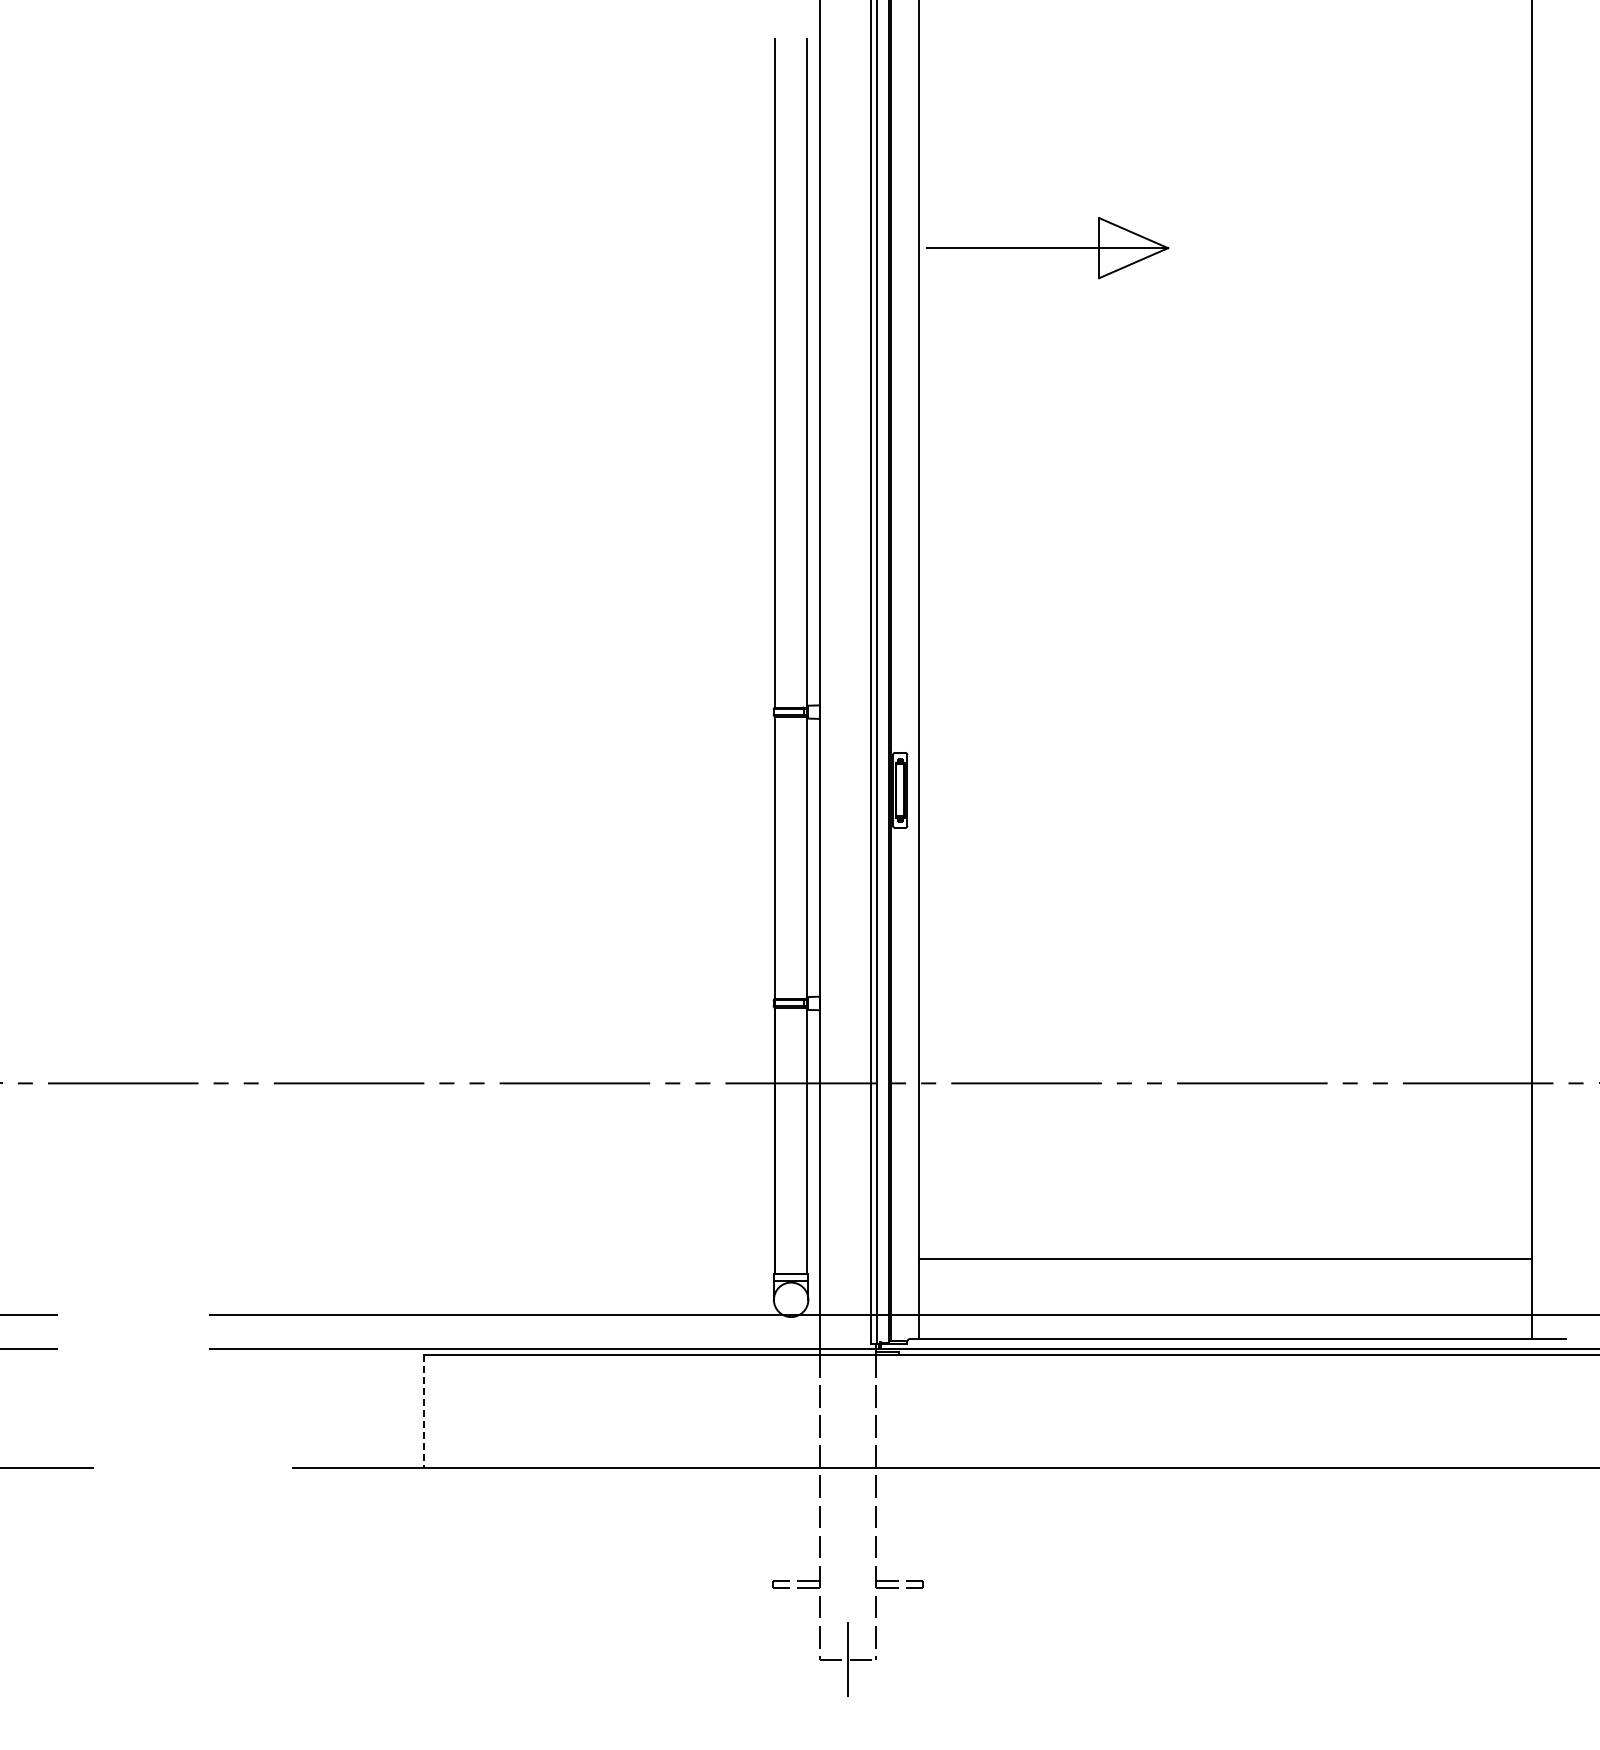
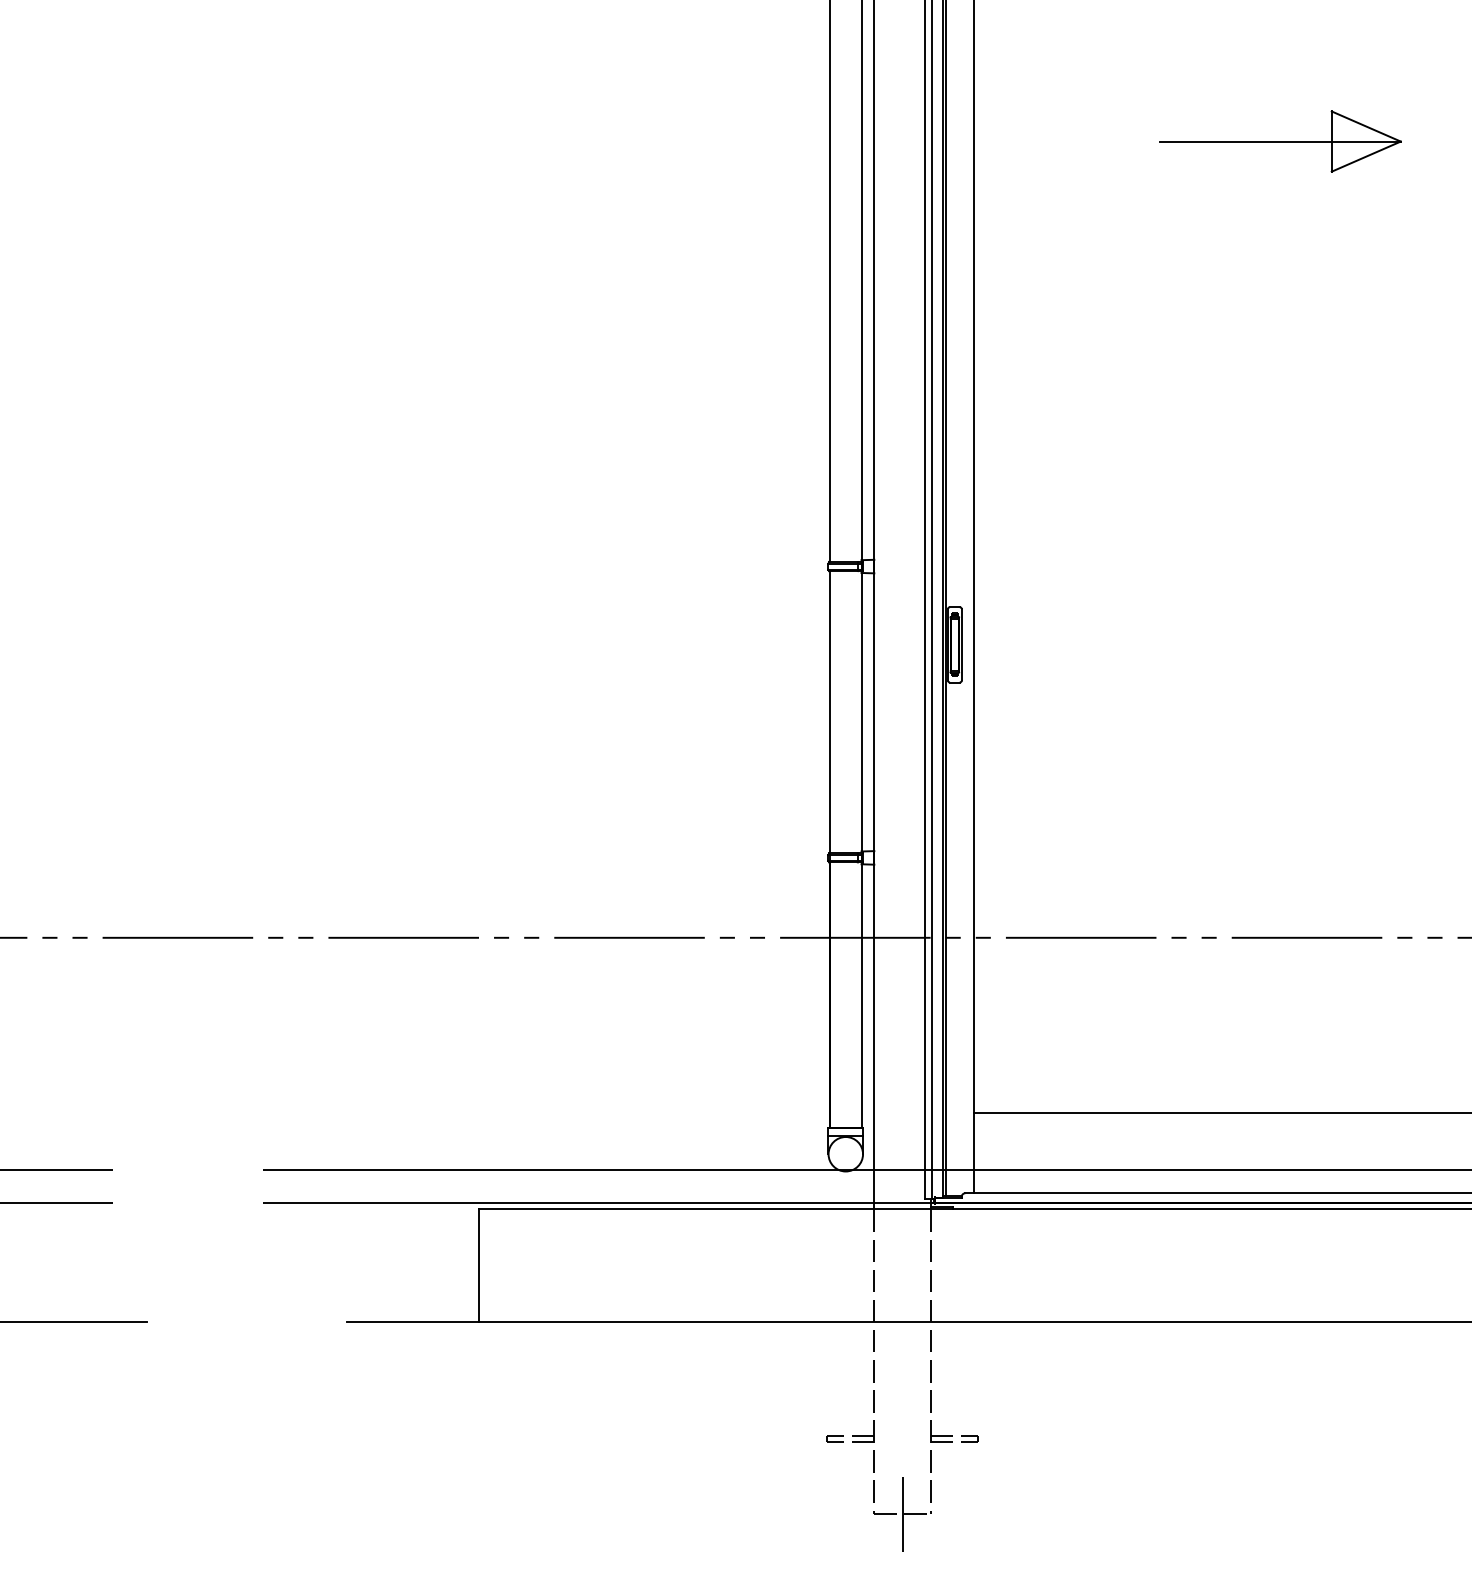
part: (1047, 248) -> (1280, 141), moved
line: (424, 1411) -> (479, 1265), dashed -> solid

